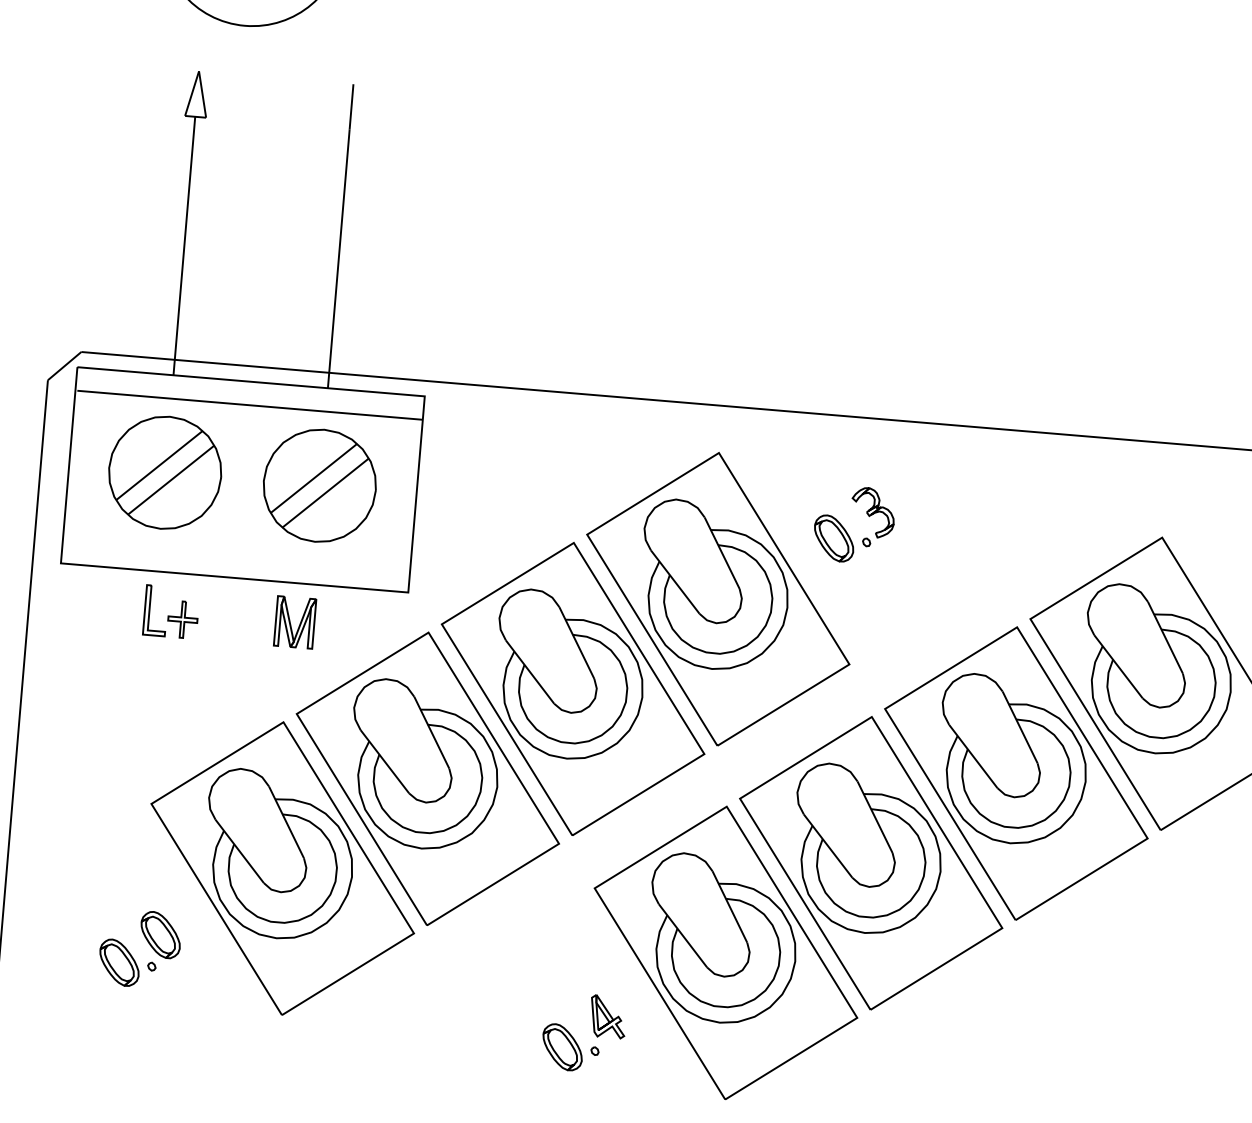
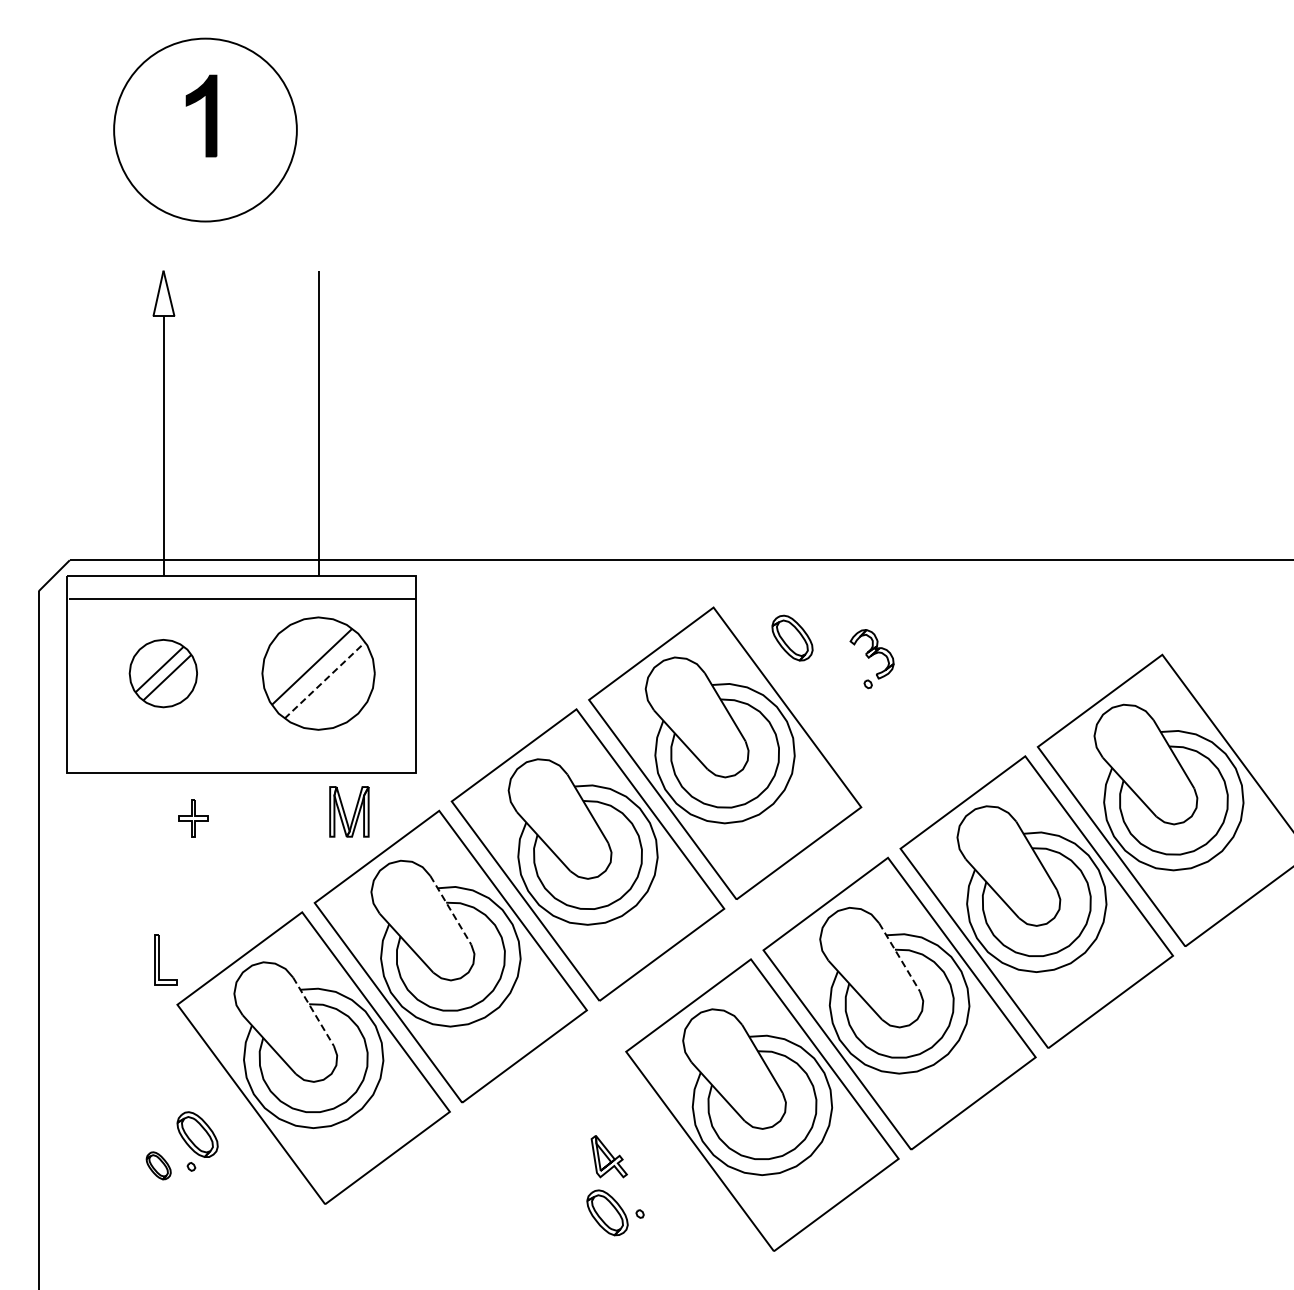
part: (165, 472) -> (163, 673), size x0.6
line: (325, 493) -> (324, 680), solid -> dashed
part: (834, 537) -> (792, 637), moved
part: (155, 610) -> (165, 959), moved
part: (295, 622) -> (349, 811), moved
line: (431, 732) -> (450, 910), solid -> dashed
line: (874, 817) -> (899, 957), solid -> dashed
line: (286, 822) -> (313, 1011), solid -> dashed
part: (119, 962) -> (158, 1165), size x0.6
part: (607, 1016) -> (608, 1156), moved

